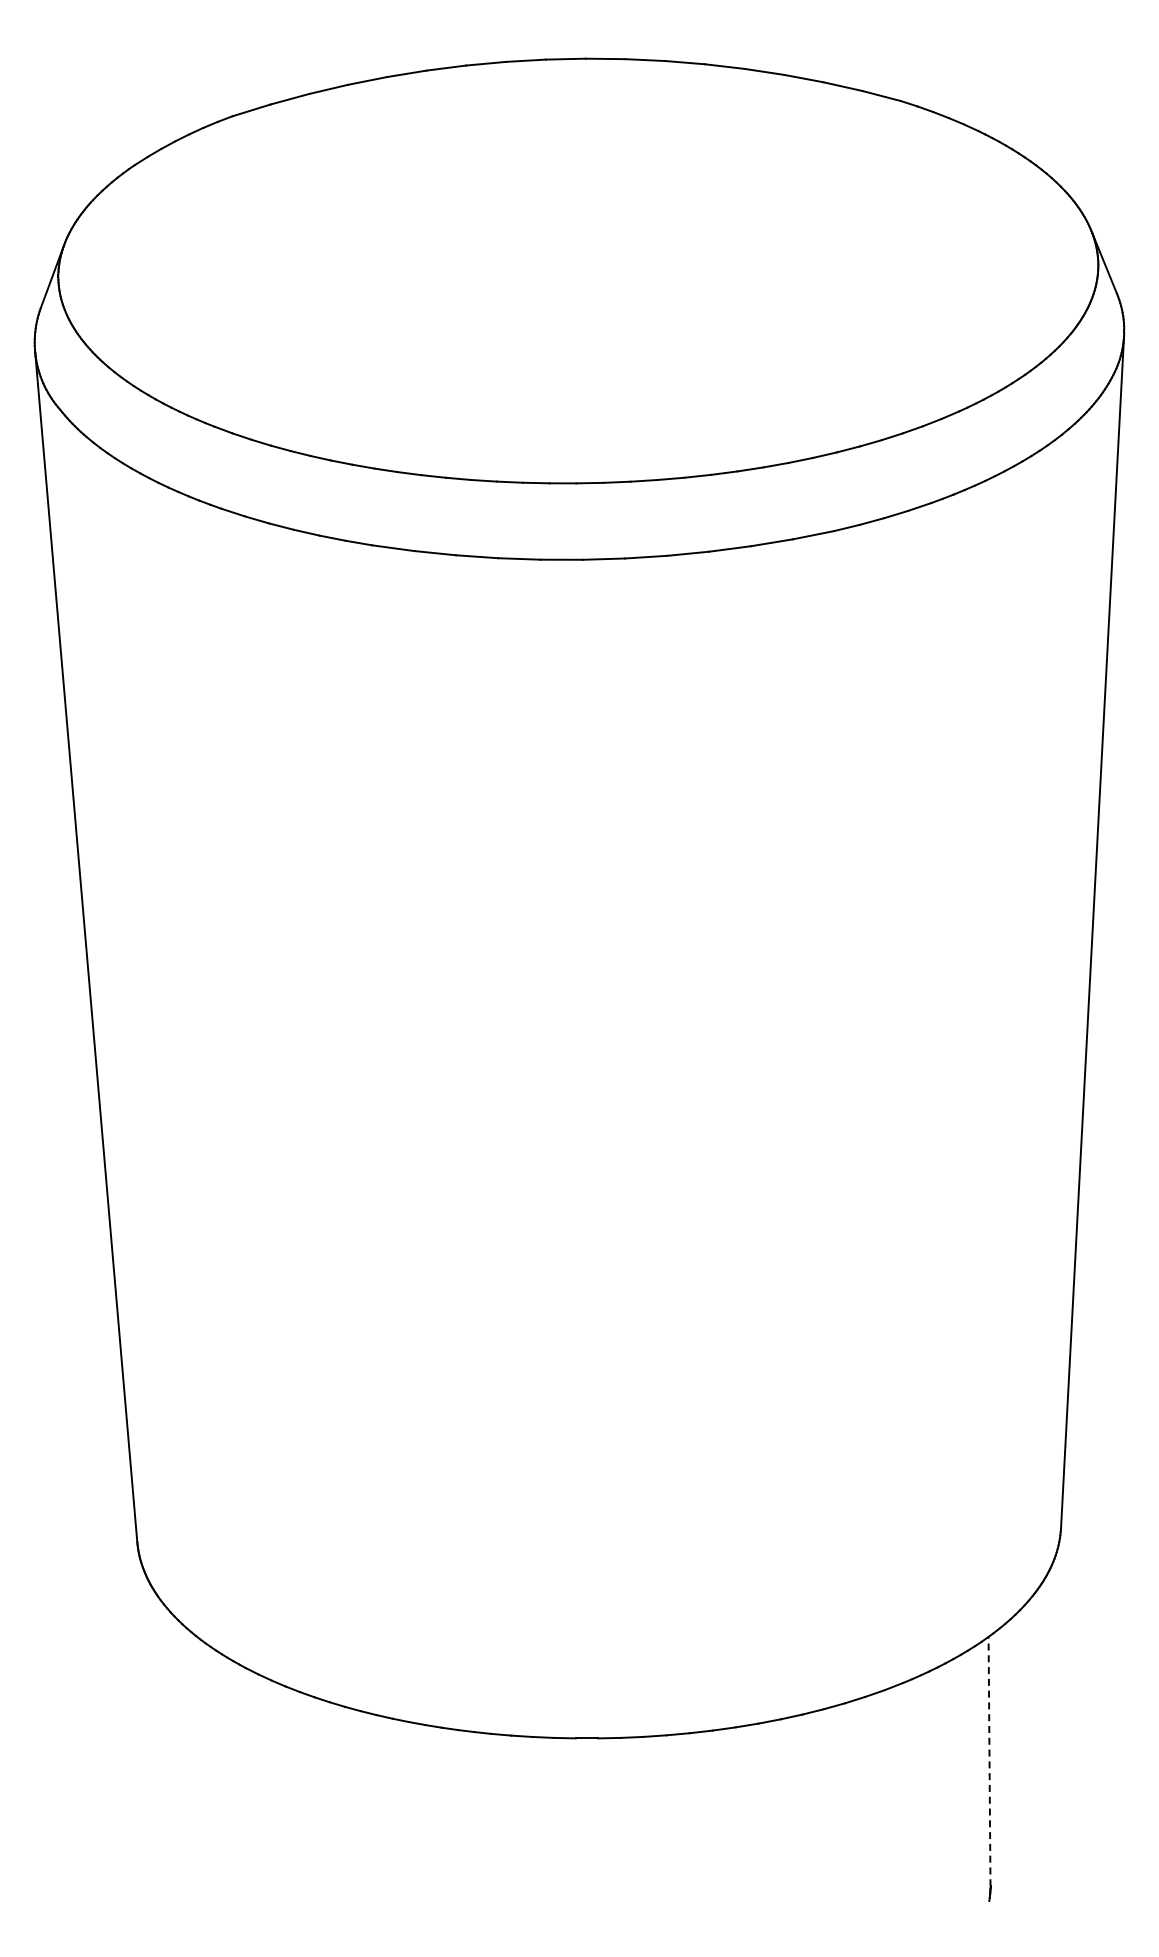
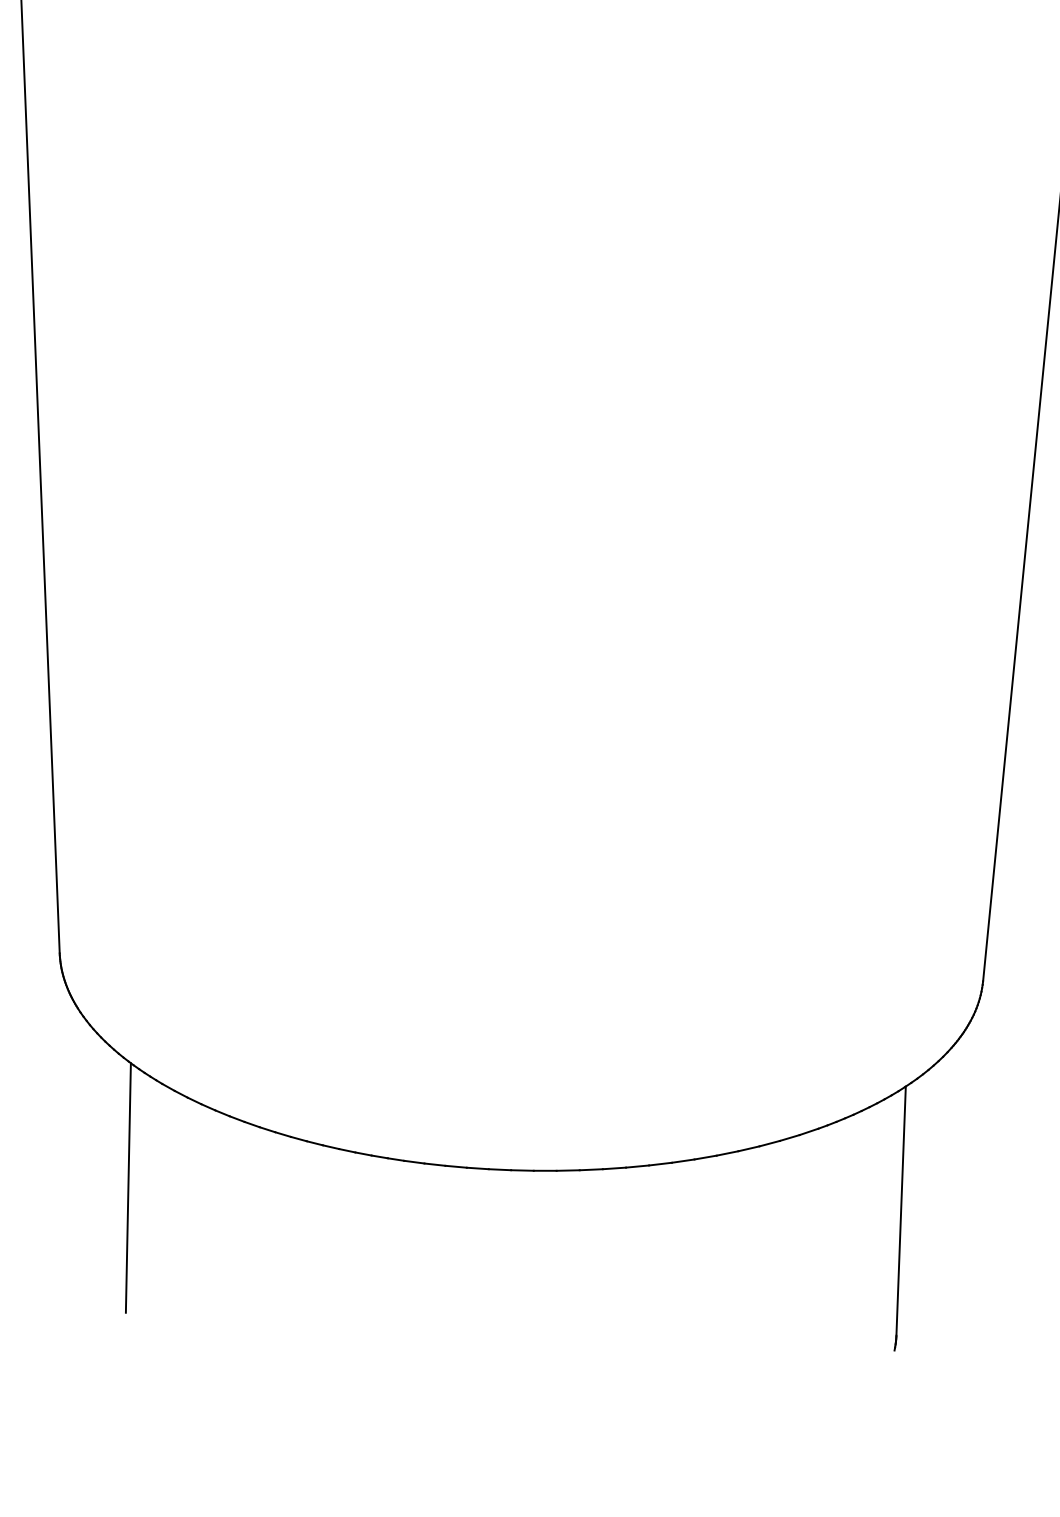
line: (989, 1761) -> (901, 1211), dashed -> solid
line: (216, 1773) -> (128, 1187), added

